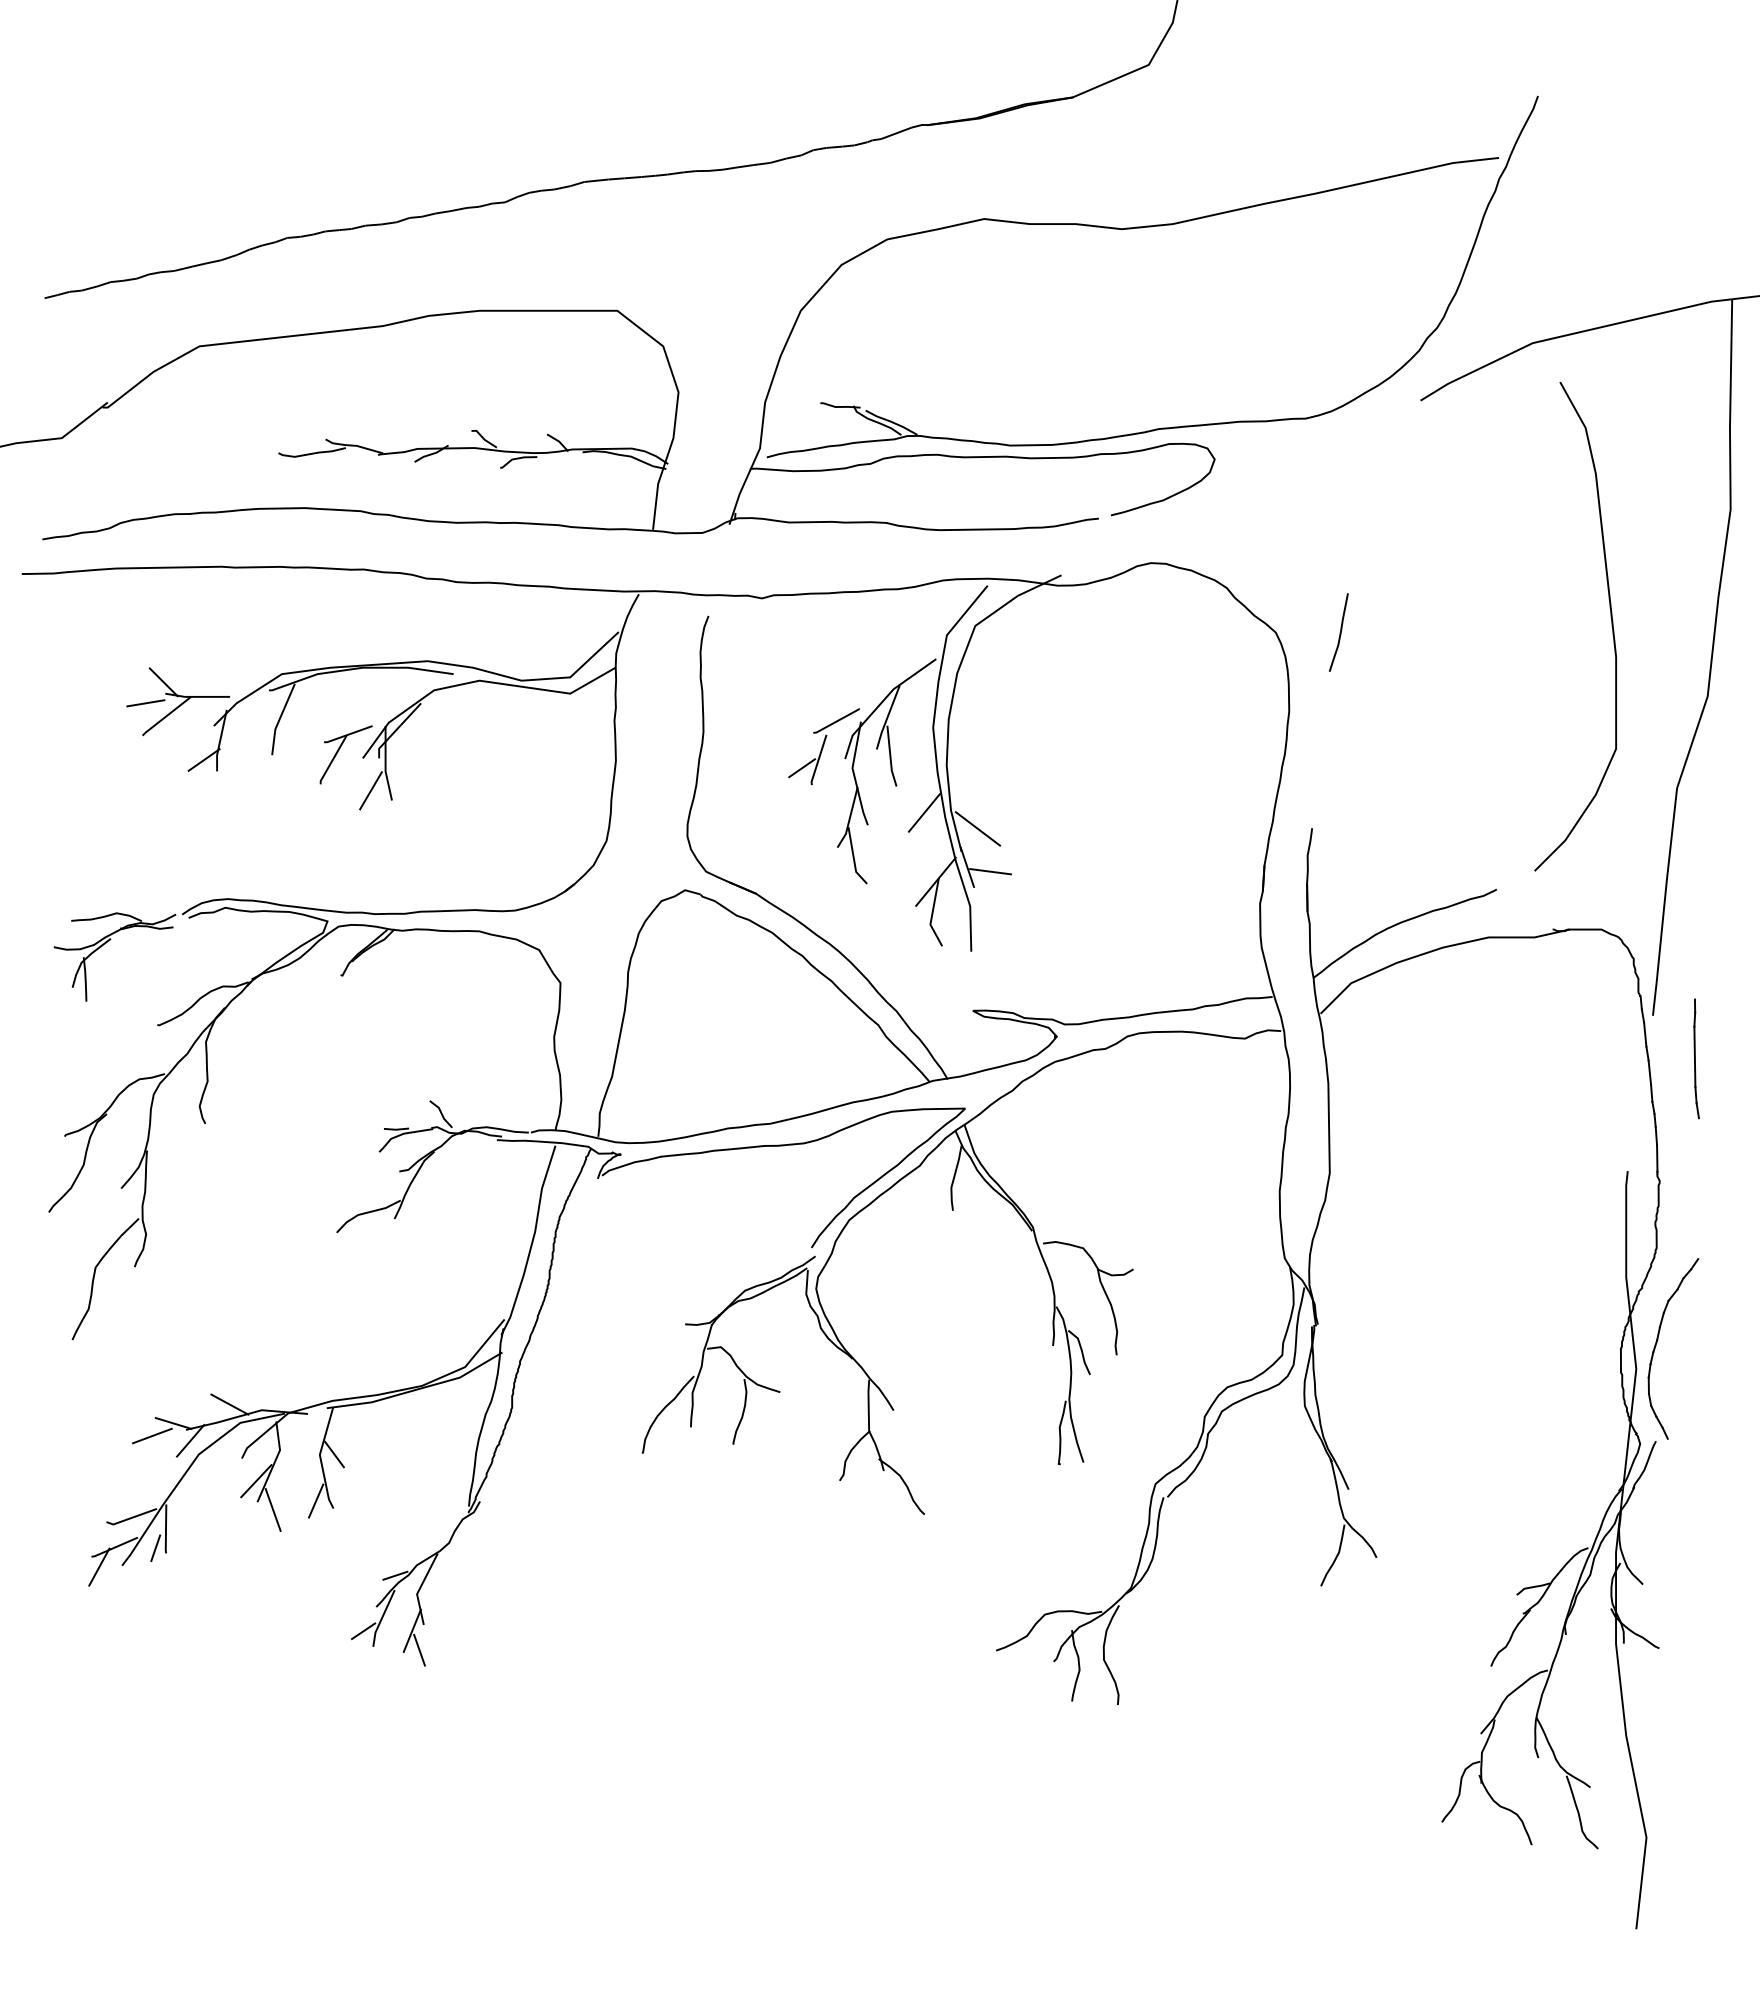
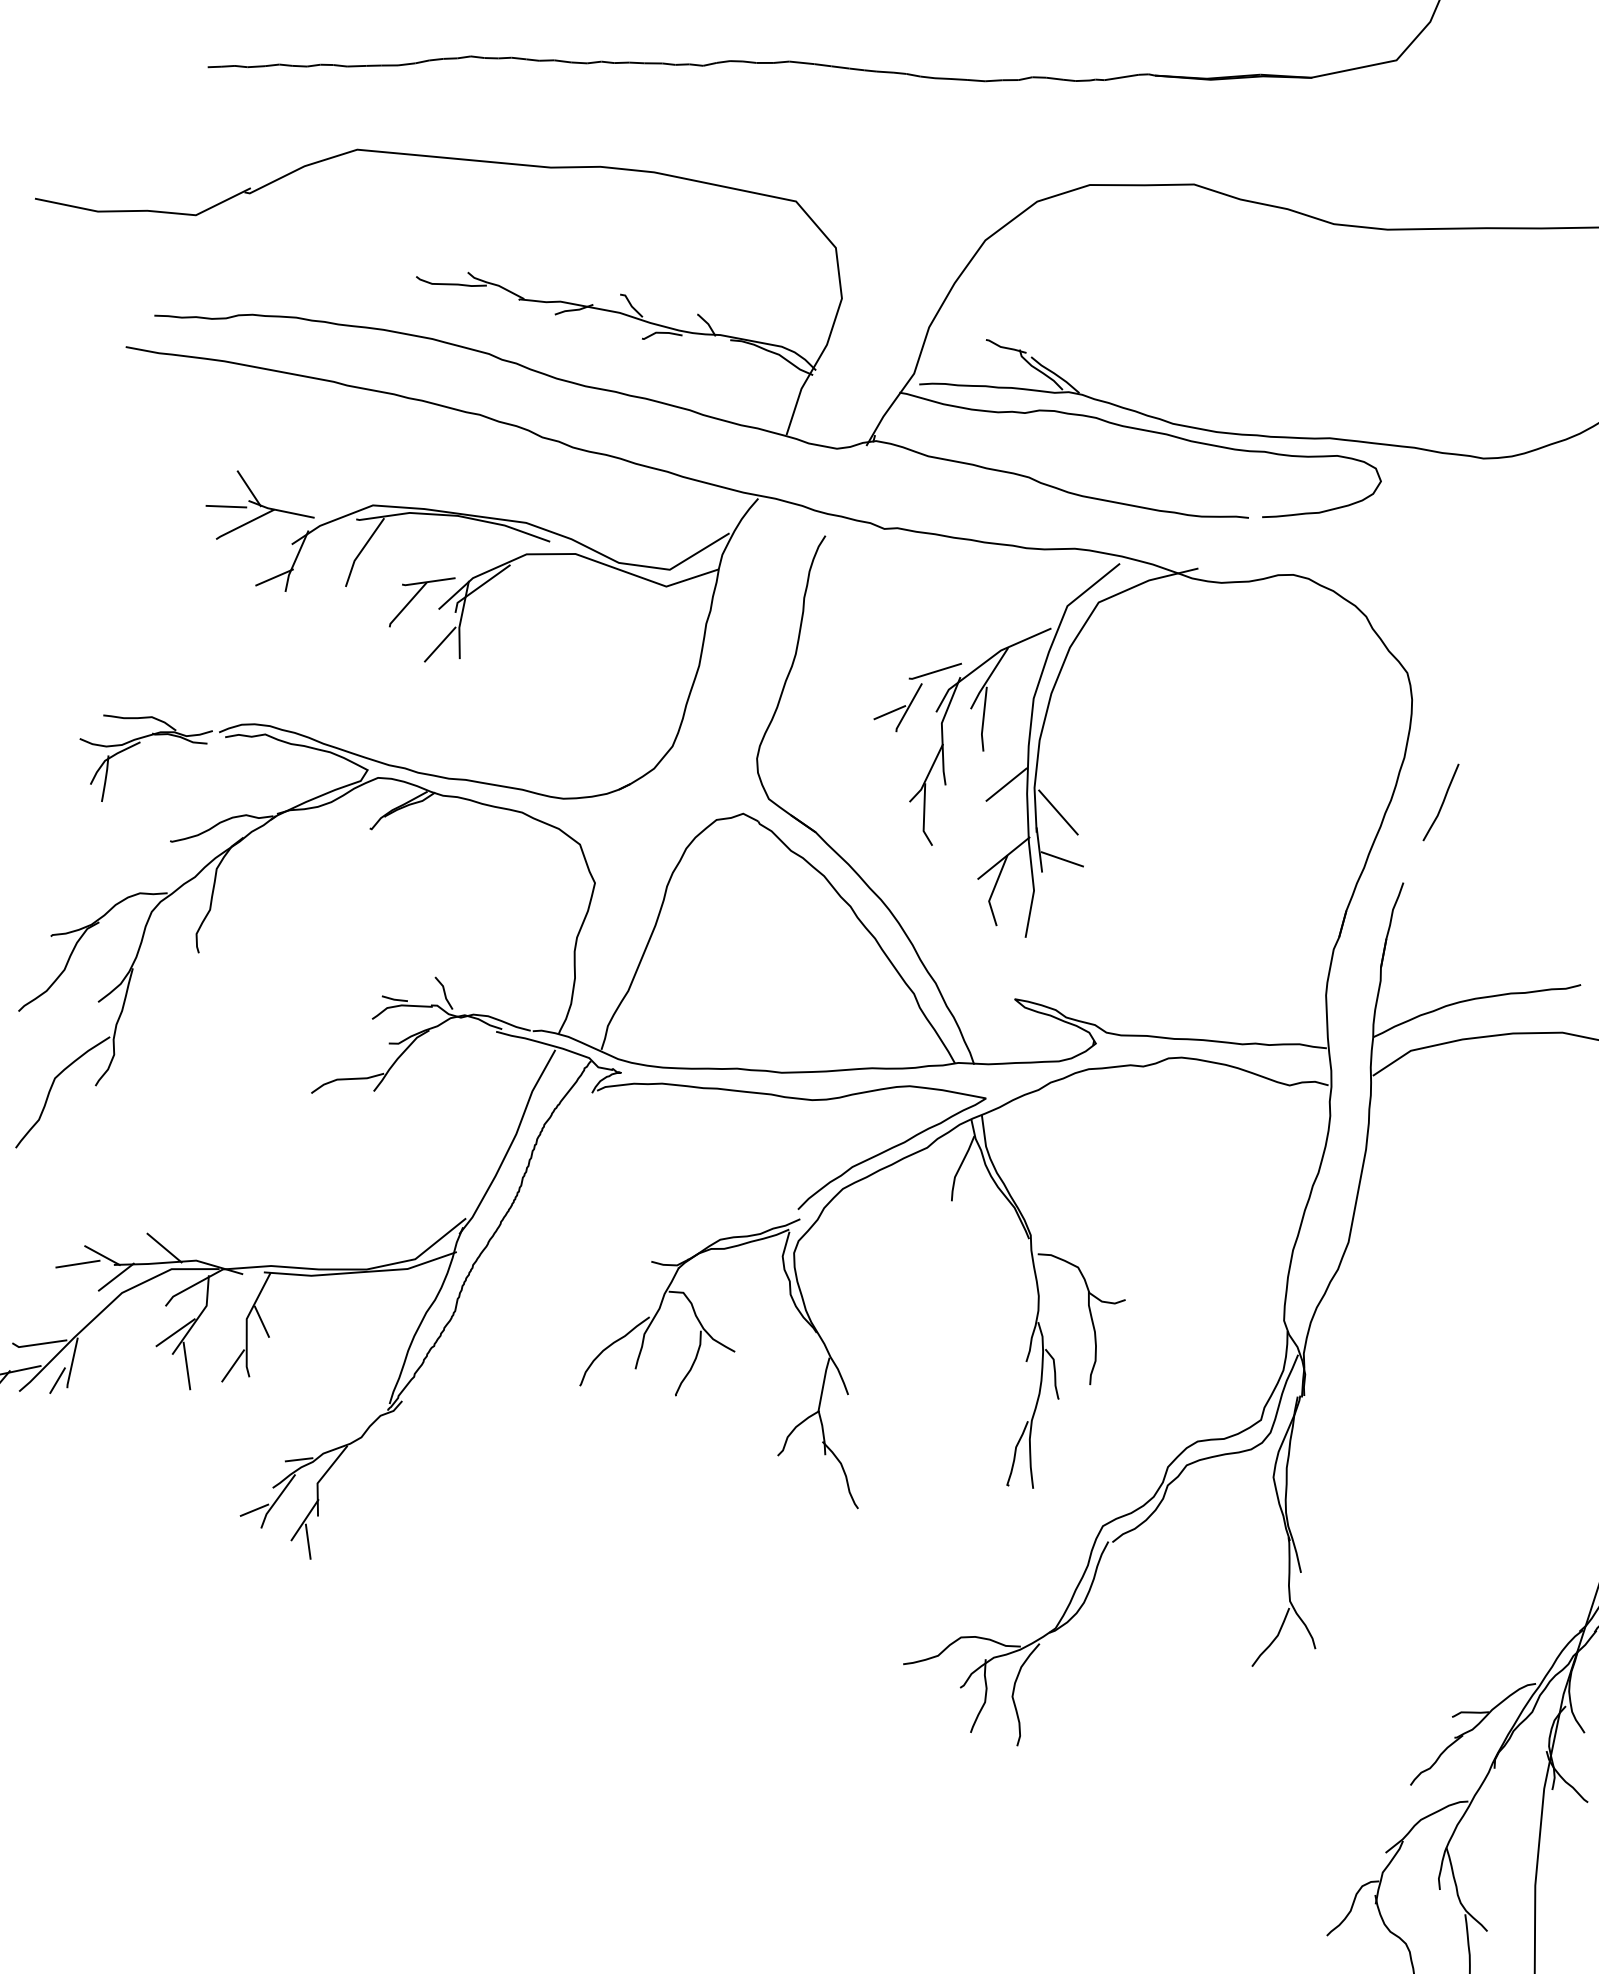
curve: (1339, 632) -> (1441, 802), moved

